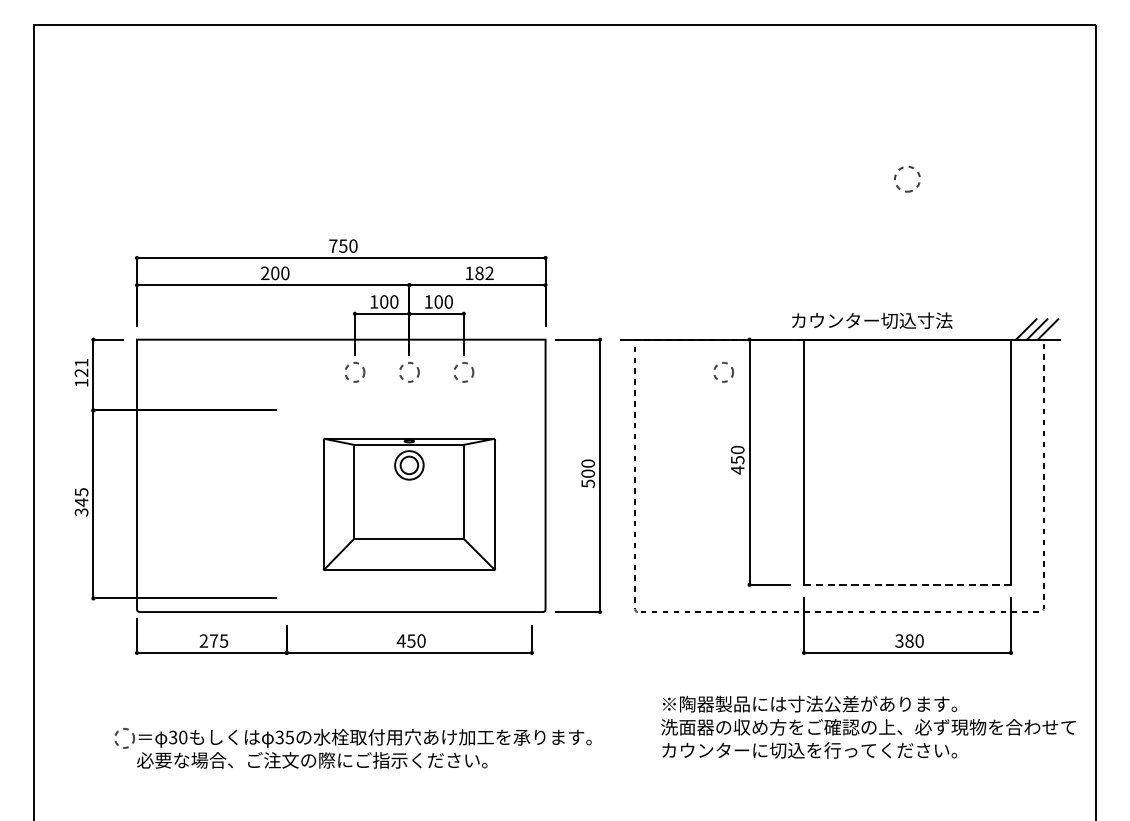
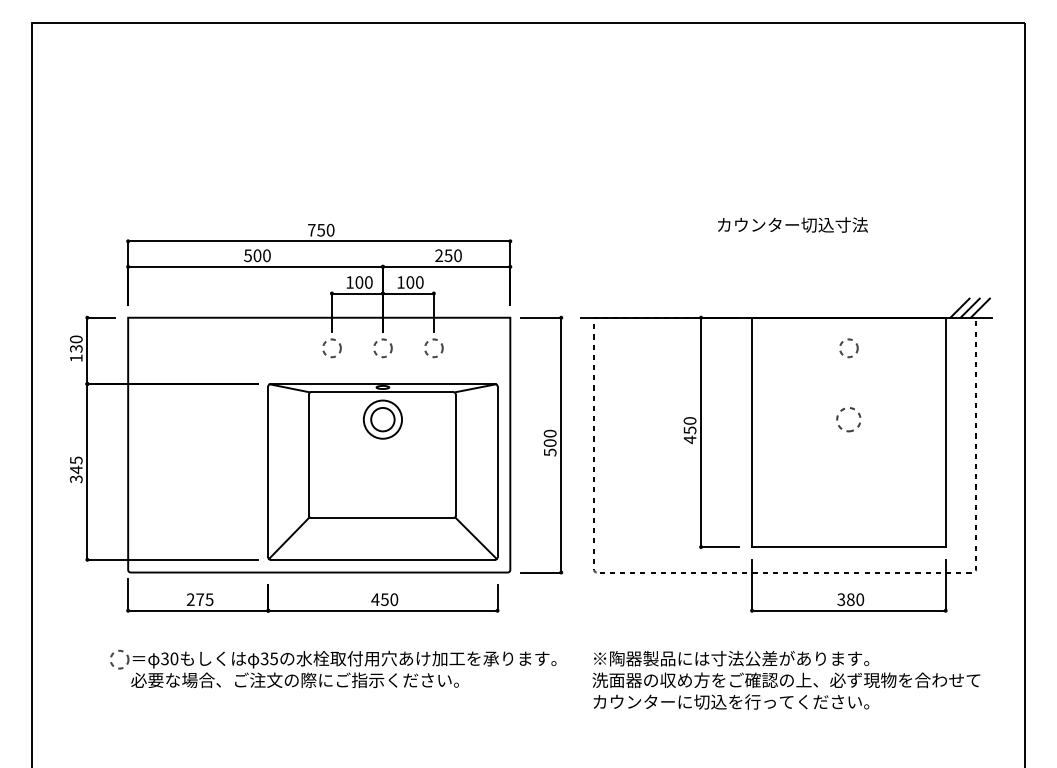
part: (896, 179) -> (838, 419), moved
text: (264, 273) -> (247, 255), 200 -> 500
text: (479, 273) -> (448, 255), 182 -> 250
text: (871, 320) -> (792, 224), moved
text: (81, 367) -> (76, 343), 121 -> 130
circle: (723, 372) -> (848, 348), moved
part: (408, 504) -> (382, 471), size x1.43
line: (907, 585) -> (848, 547), dashed -> solid
text: (868, 726) -> (786, 679), moved
part: (353, 747) -> (333, 668), moved

